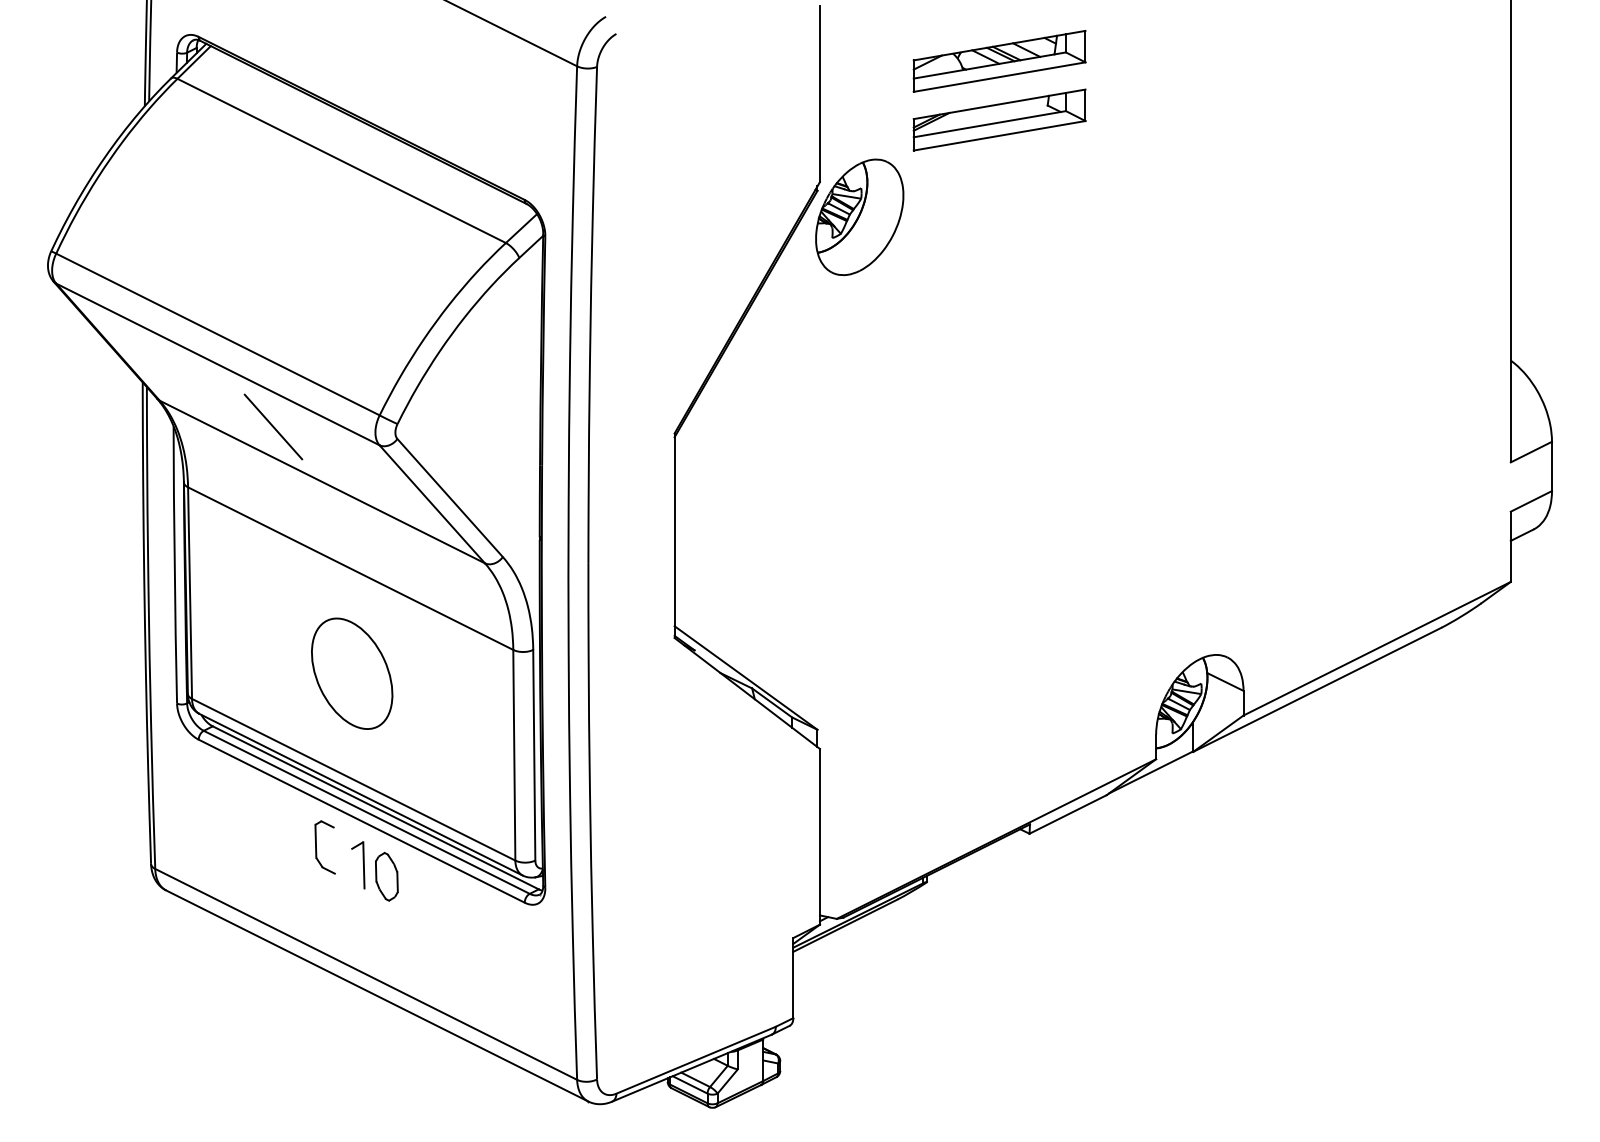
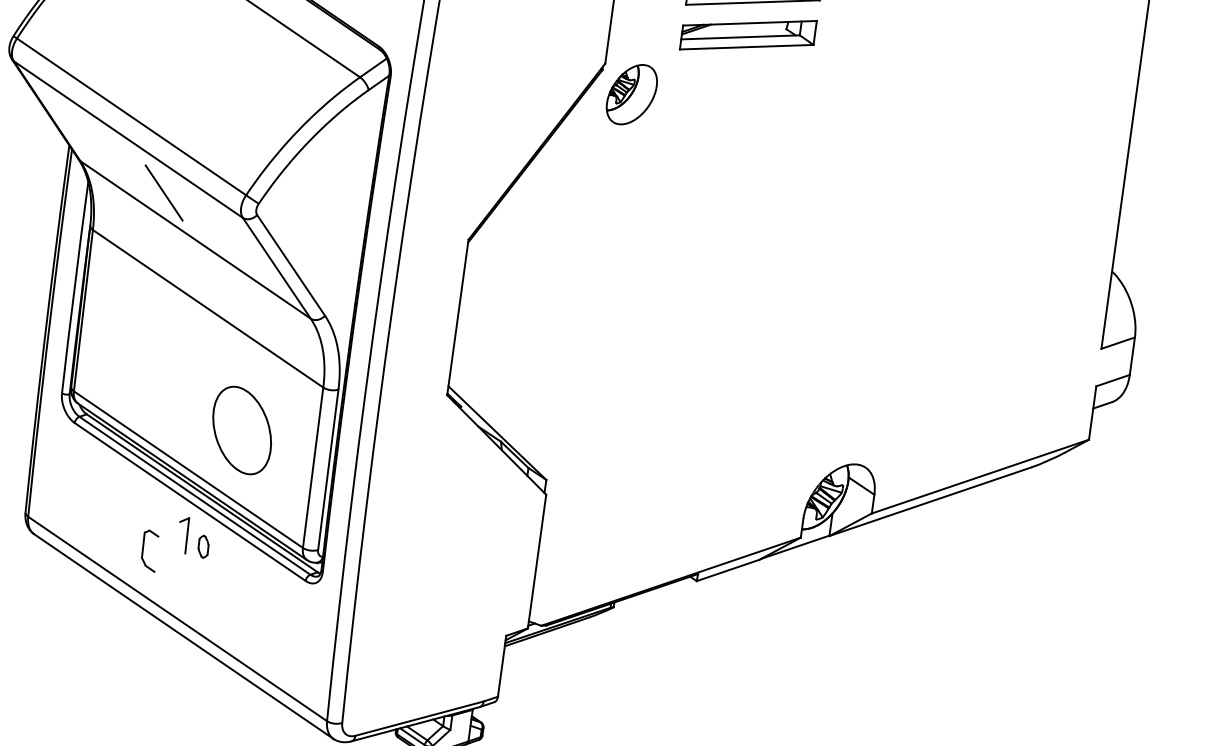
part: (859, 217) -> (631, 94), size x0.7
part: (352, 673) -> (242, 430), moved
part: (316, 847) -> (143, 550), moved
part: (386, 876) -> (203, 546), size x0.6

